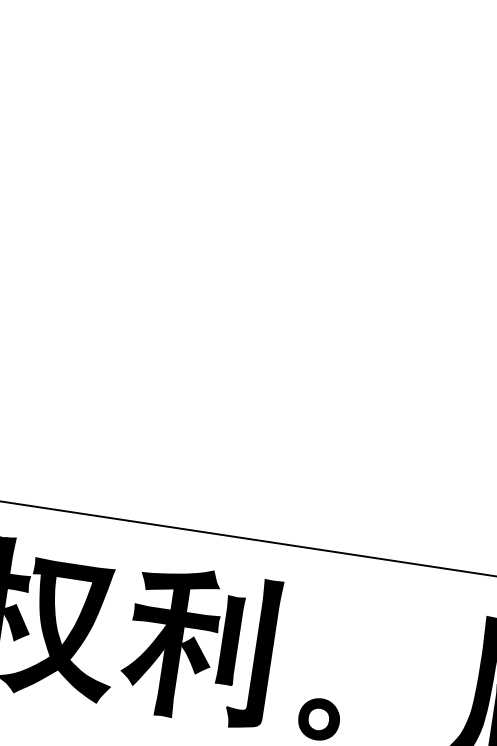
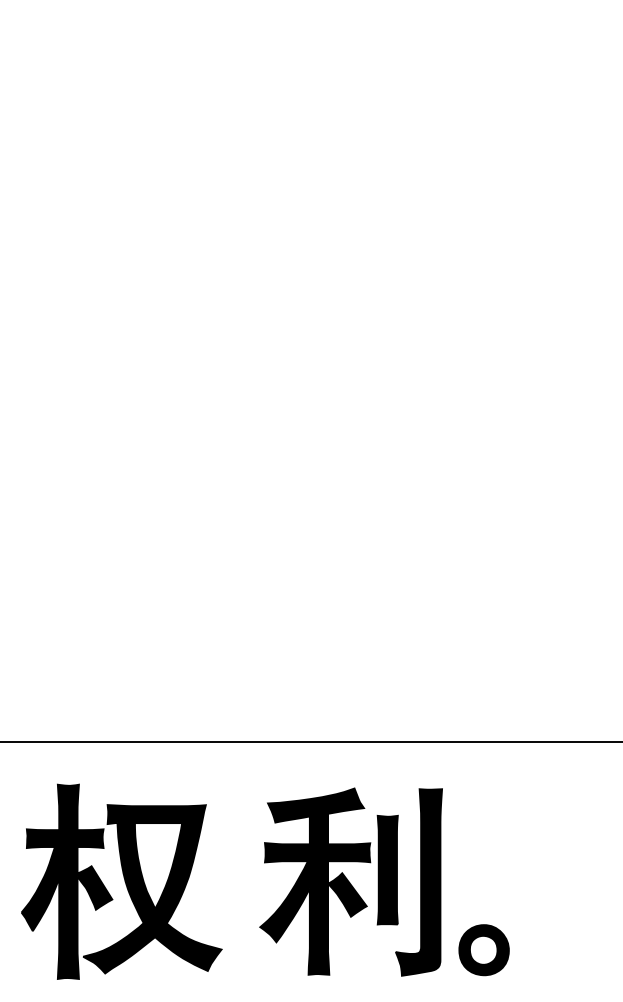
part: (199, 645) -> (350, 881), moved

